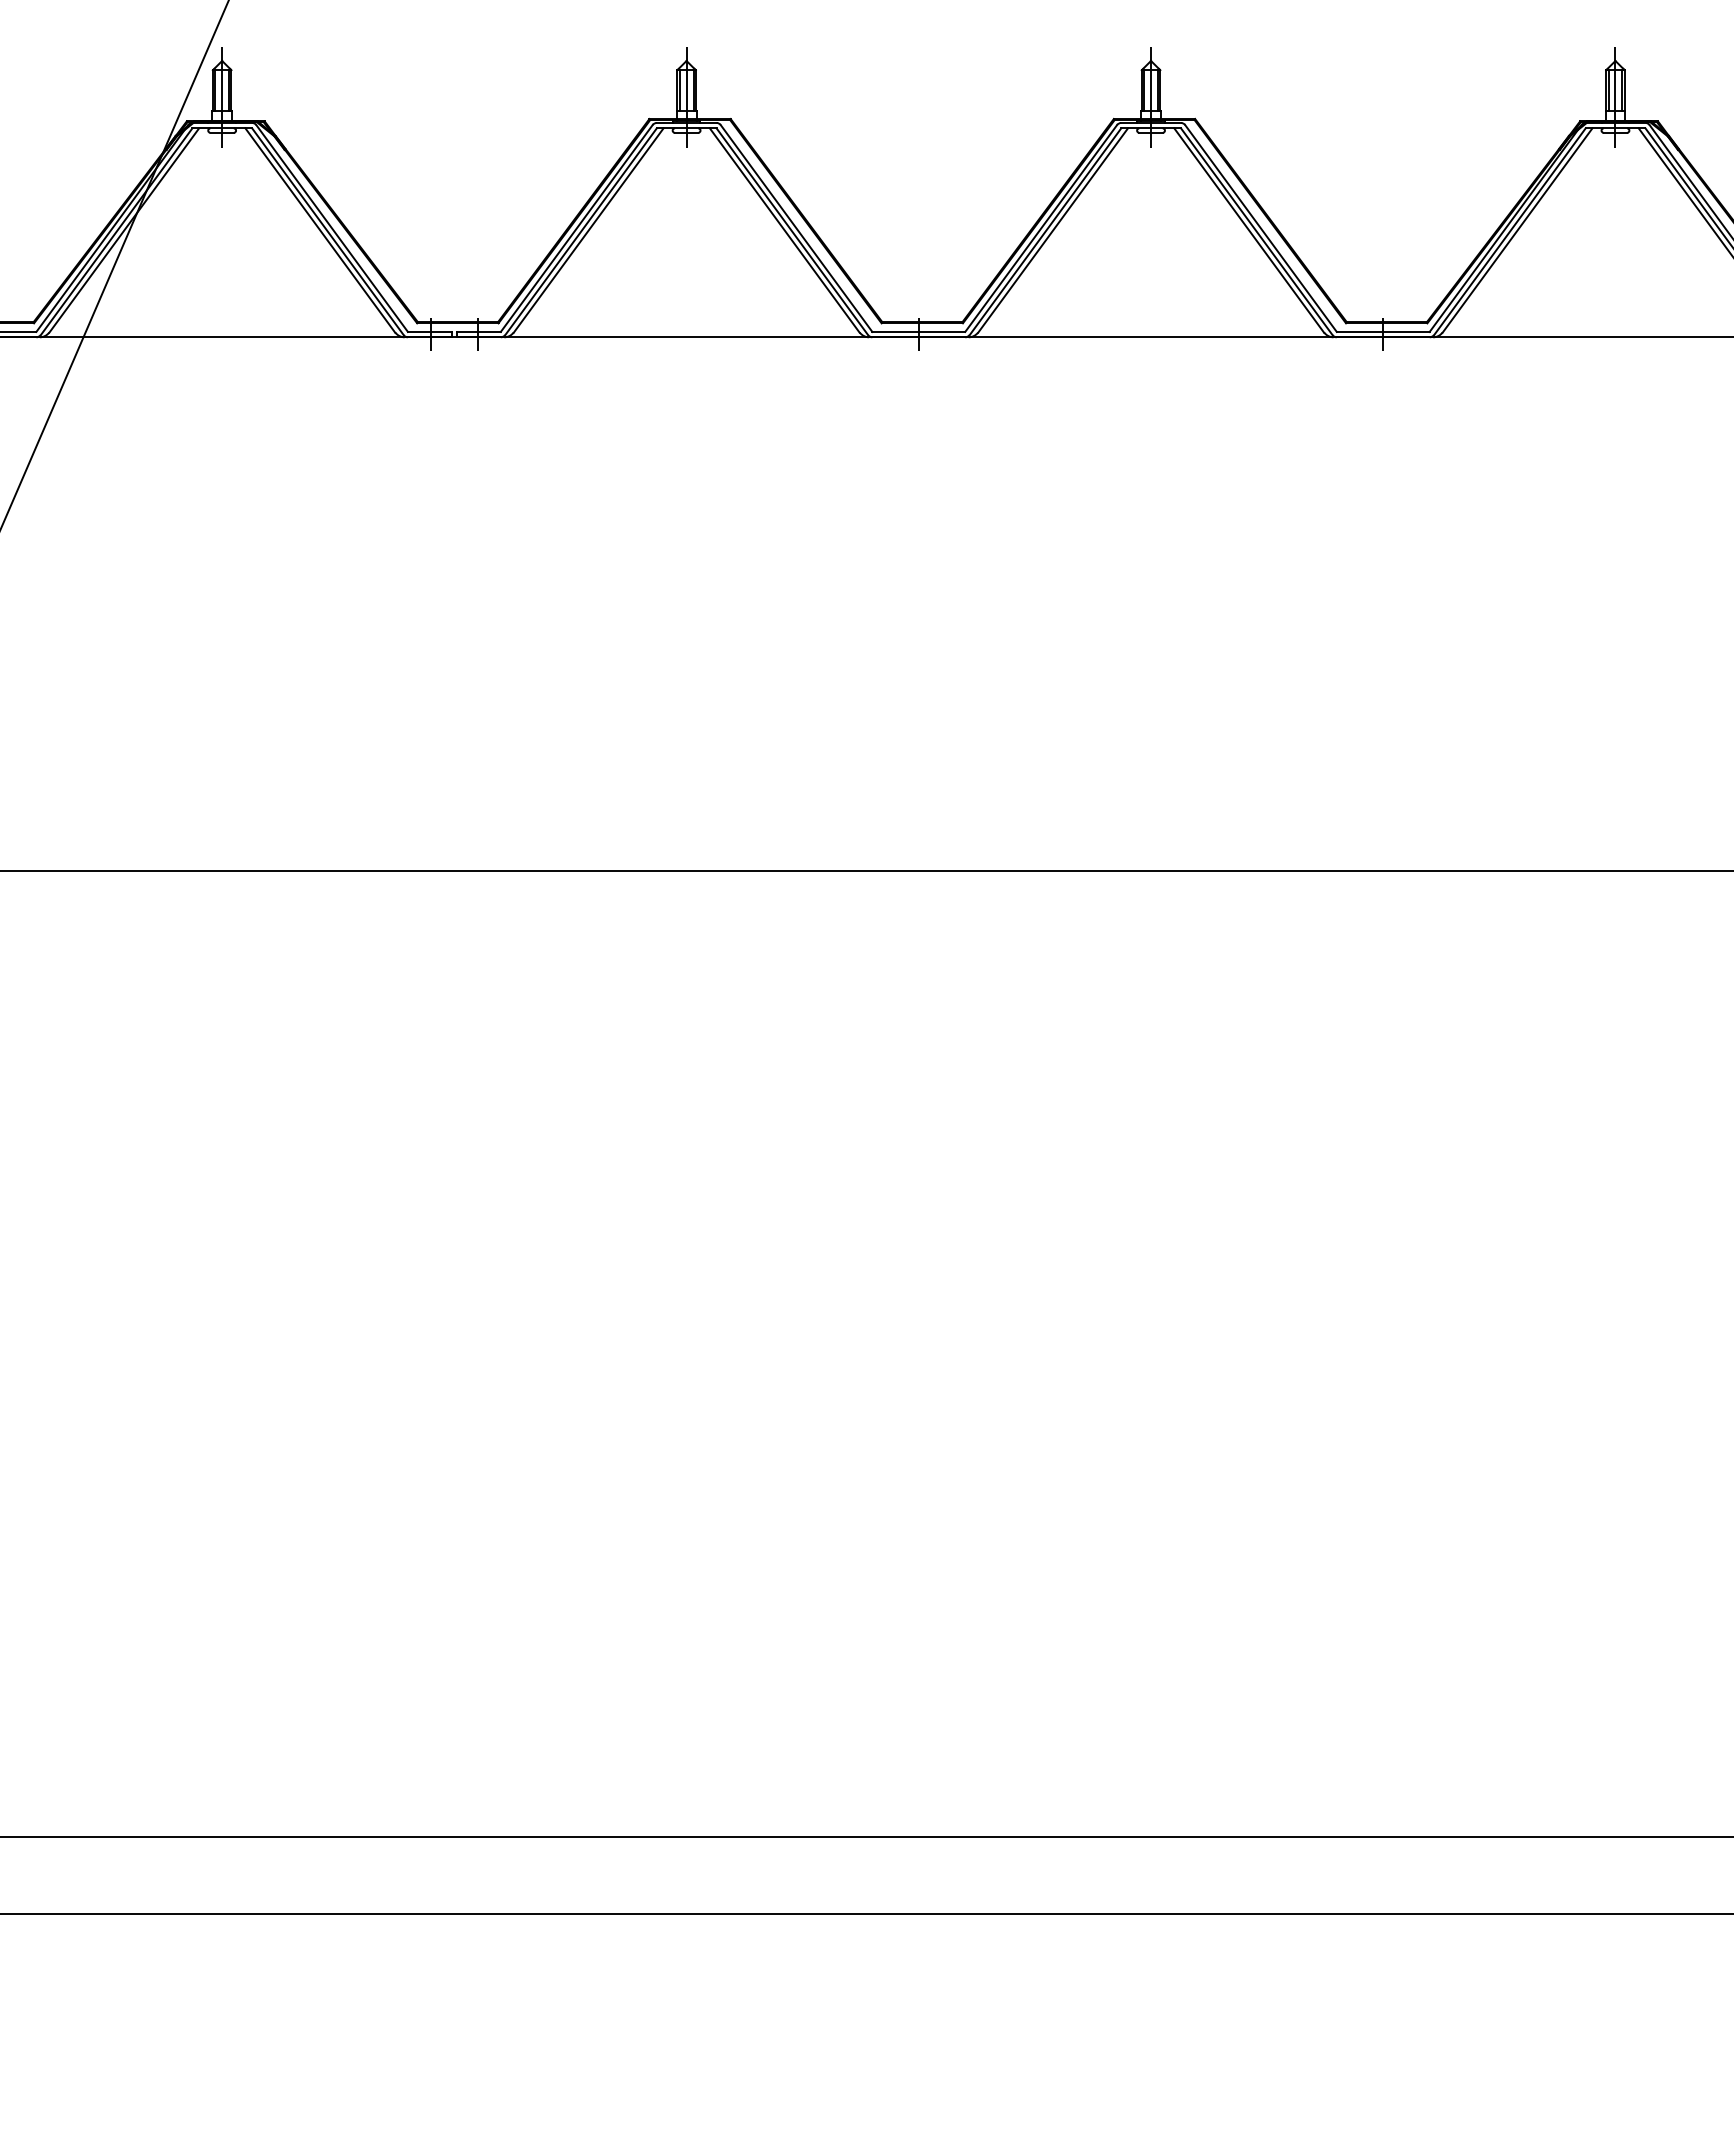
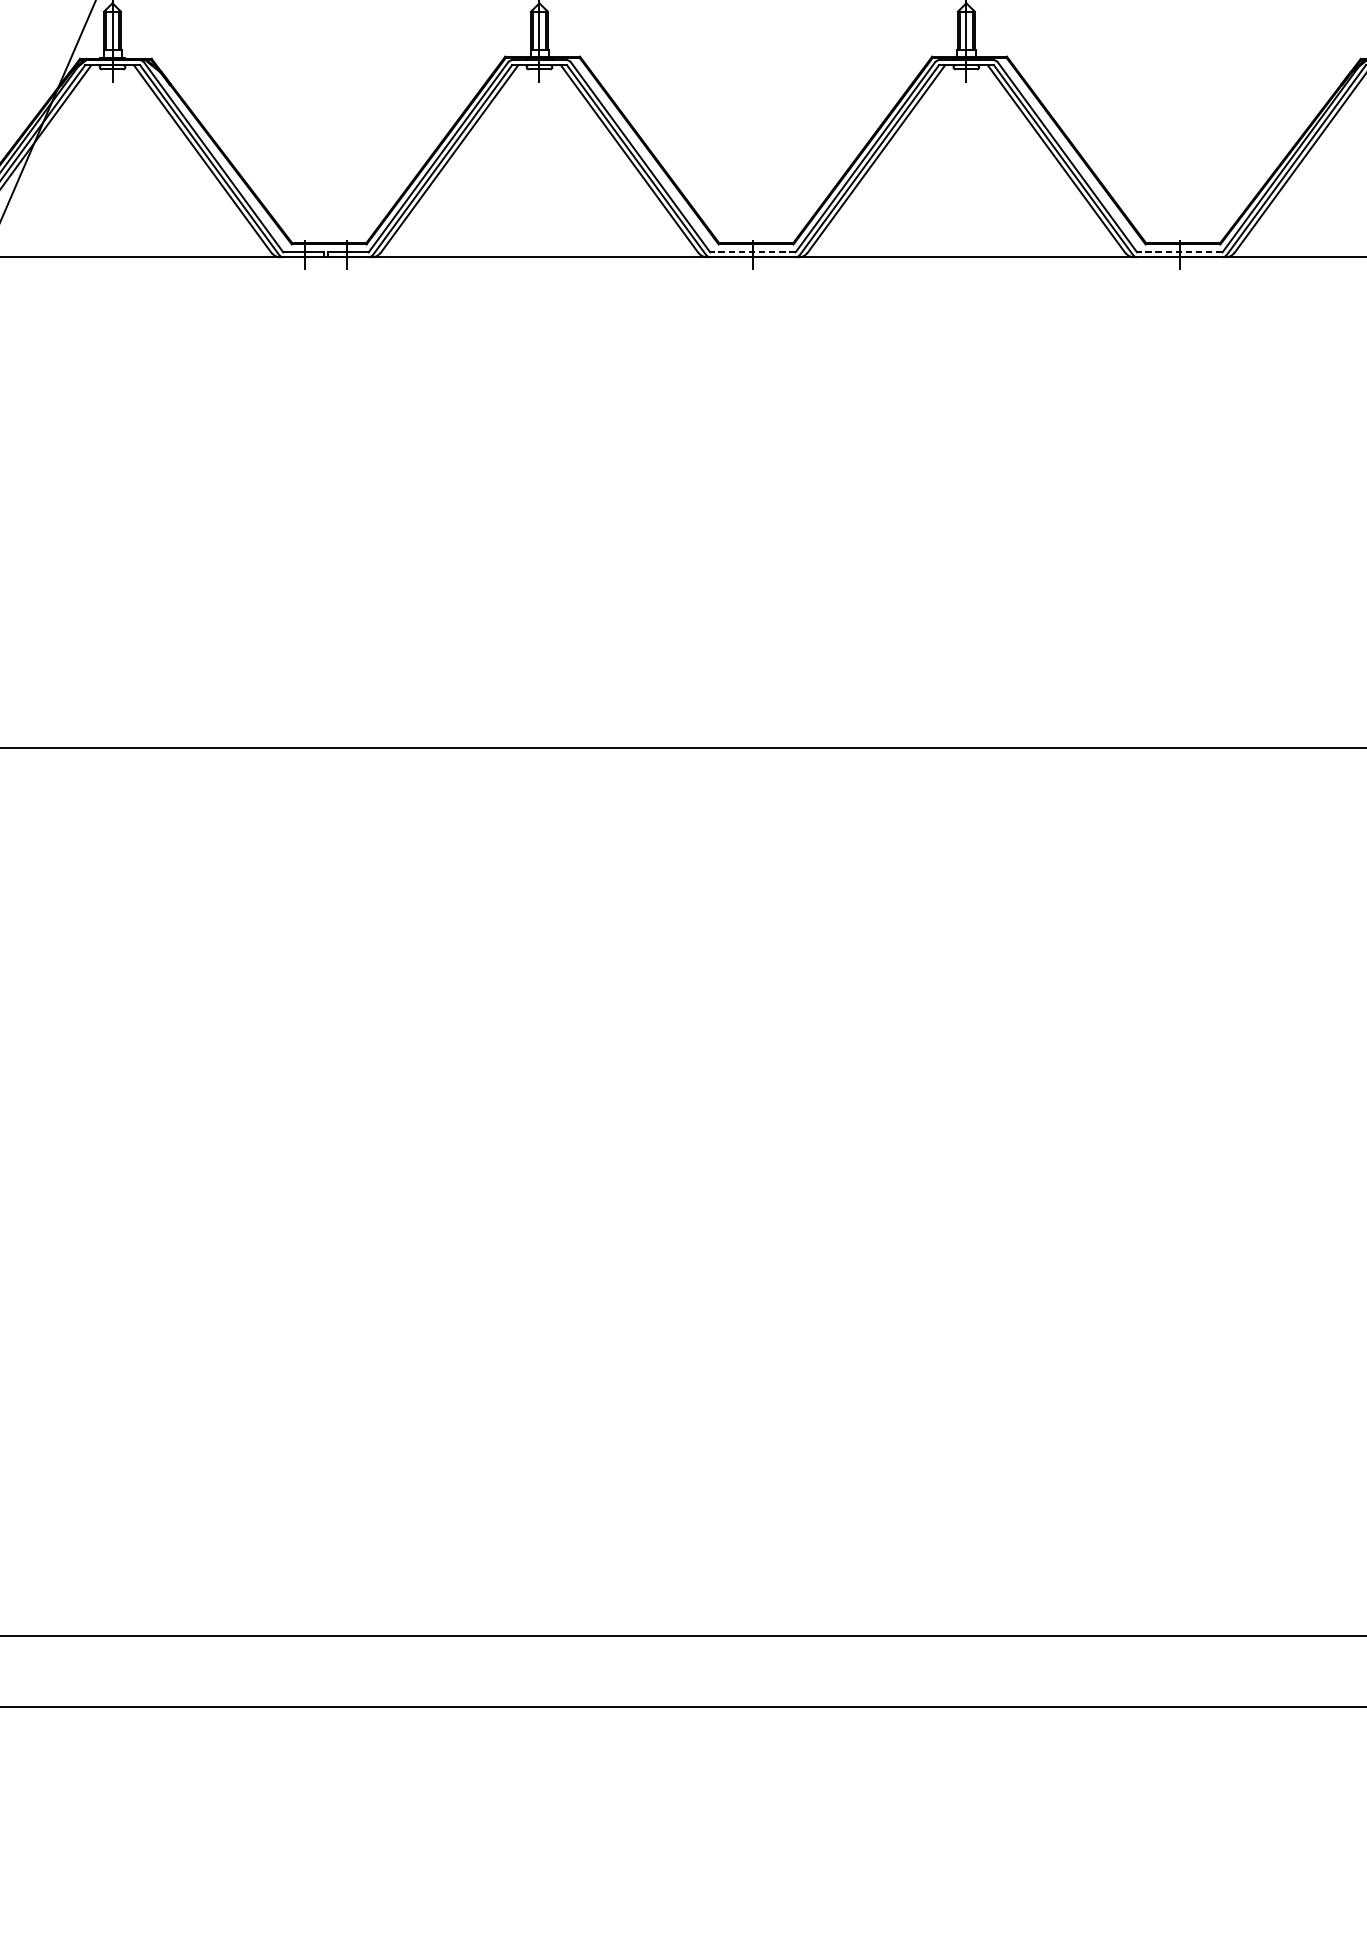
line: (918, 331) -> (752, 251), solid -> dashed
line: (1382, 331) -> (1179, 251), solid -> dashed

